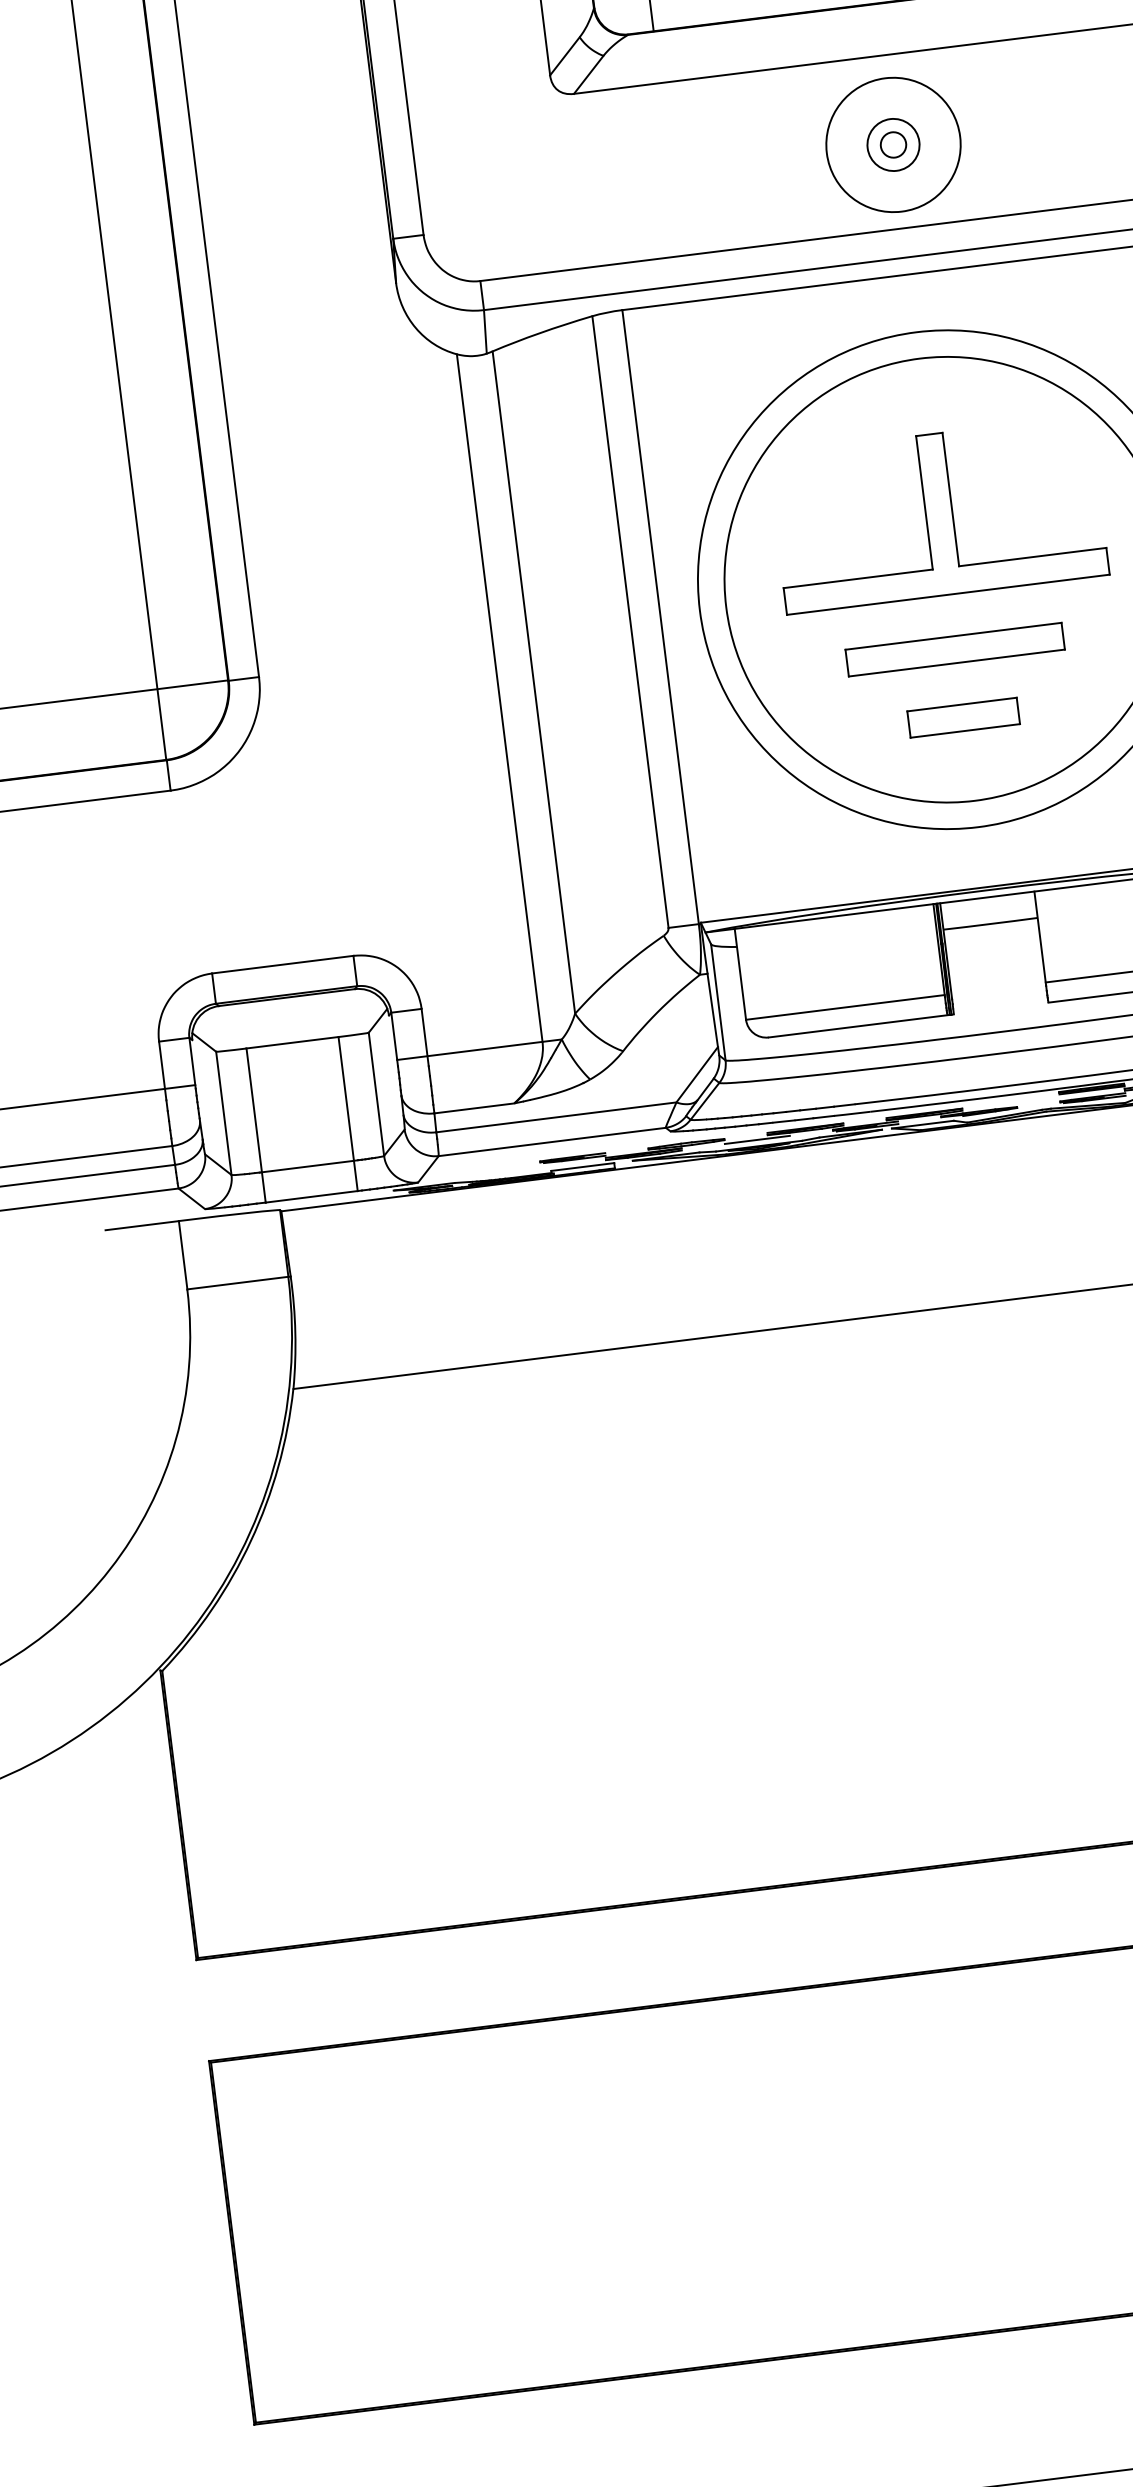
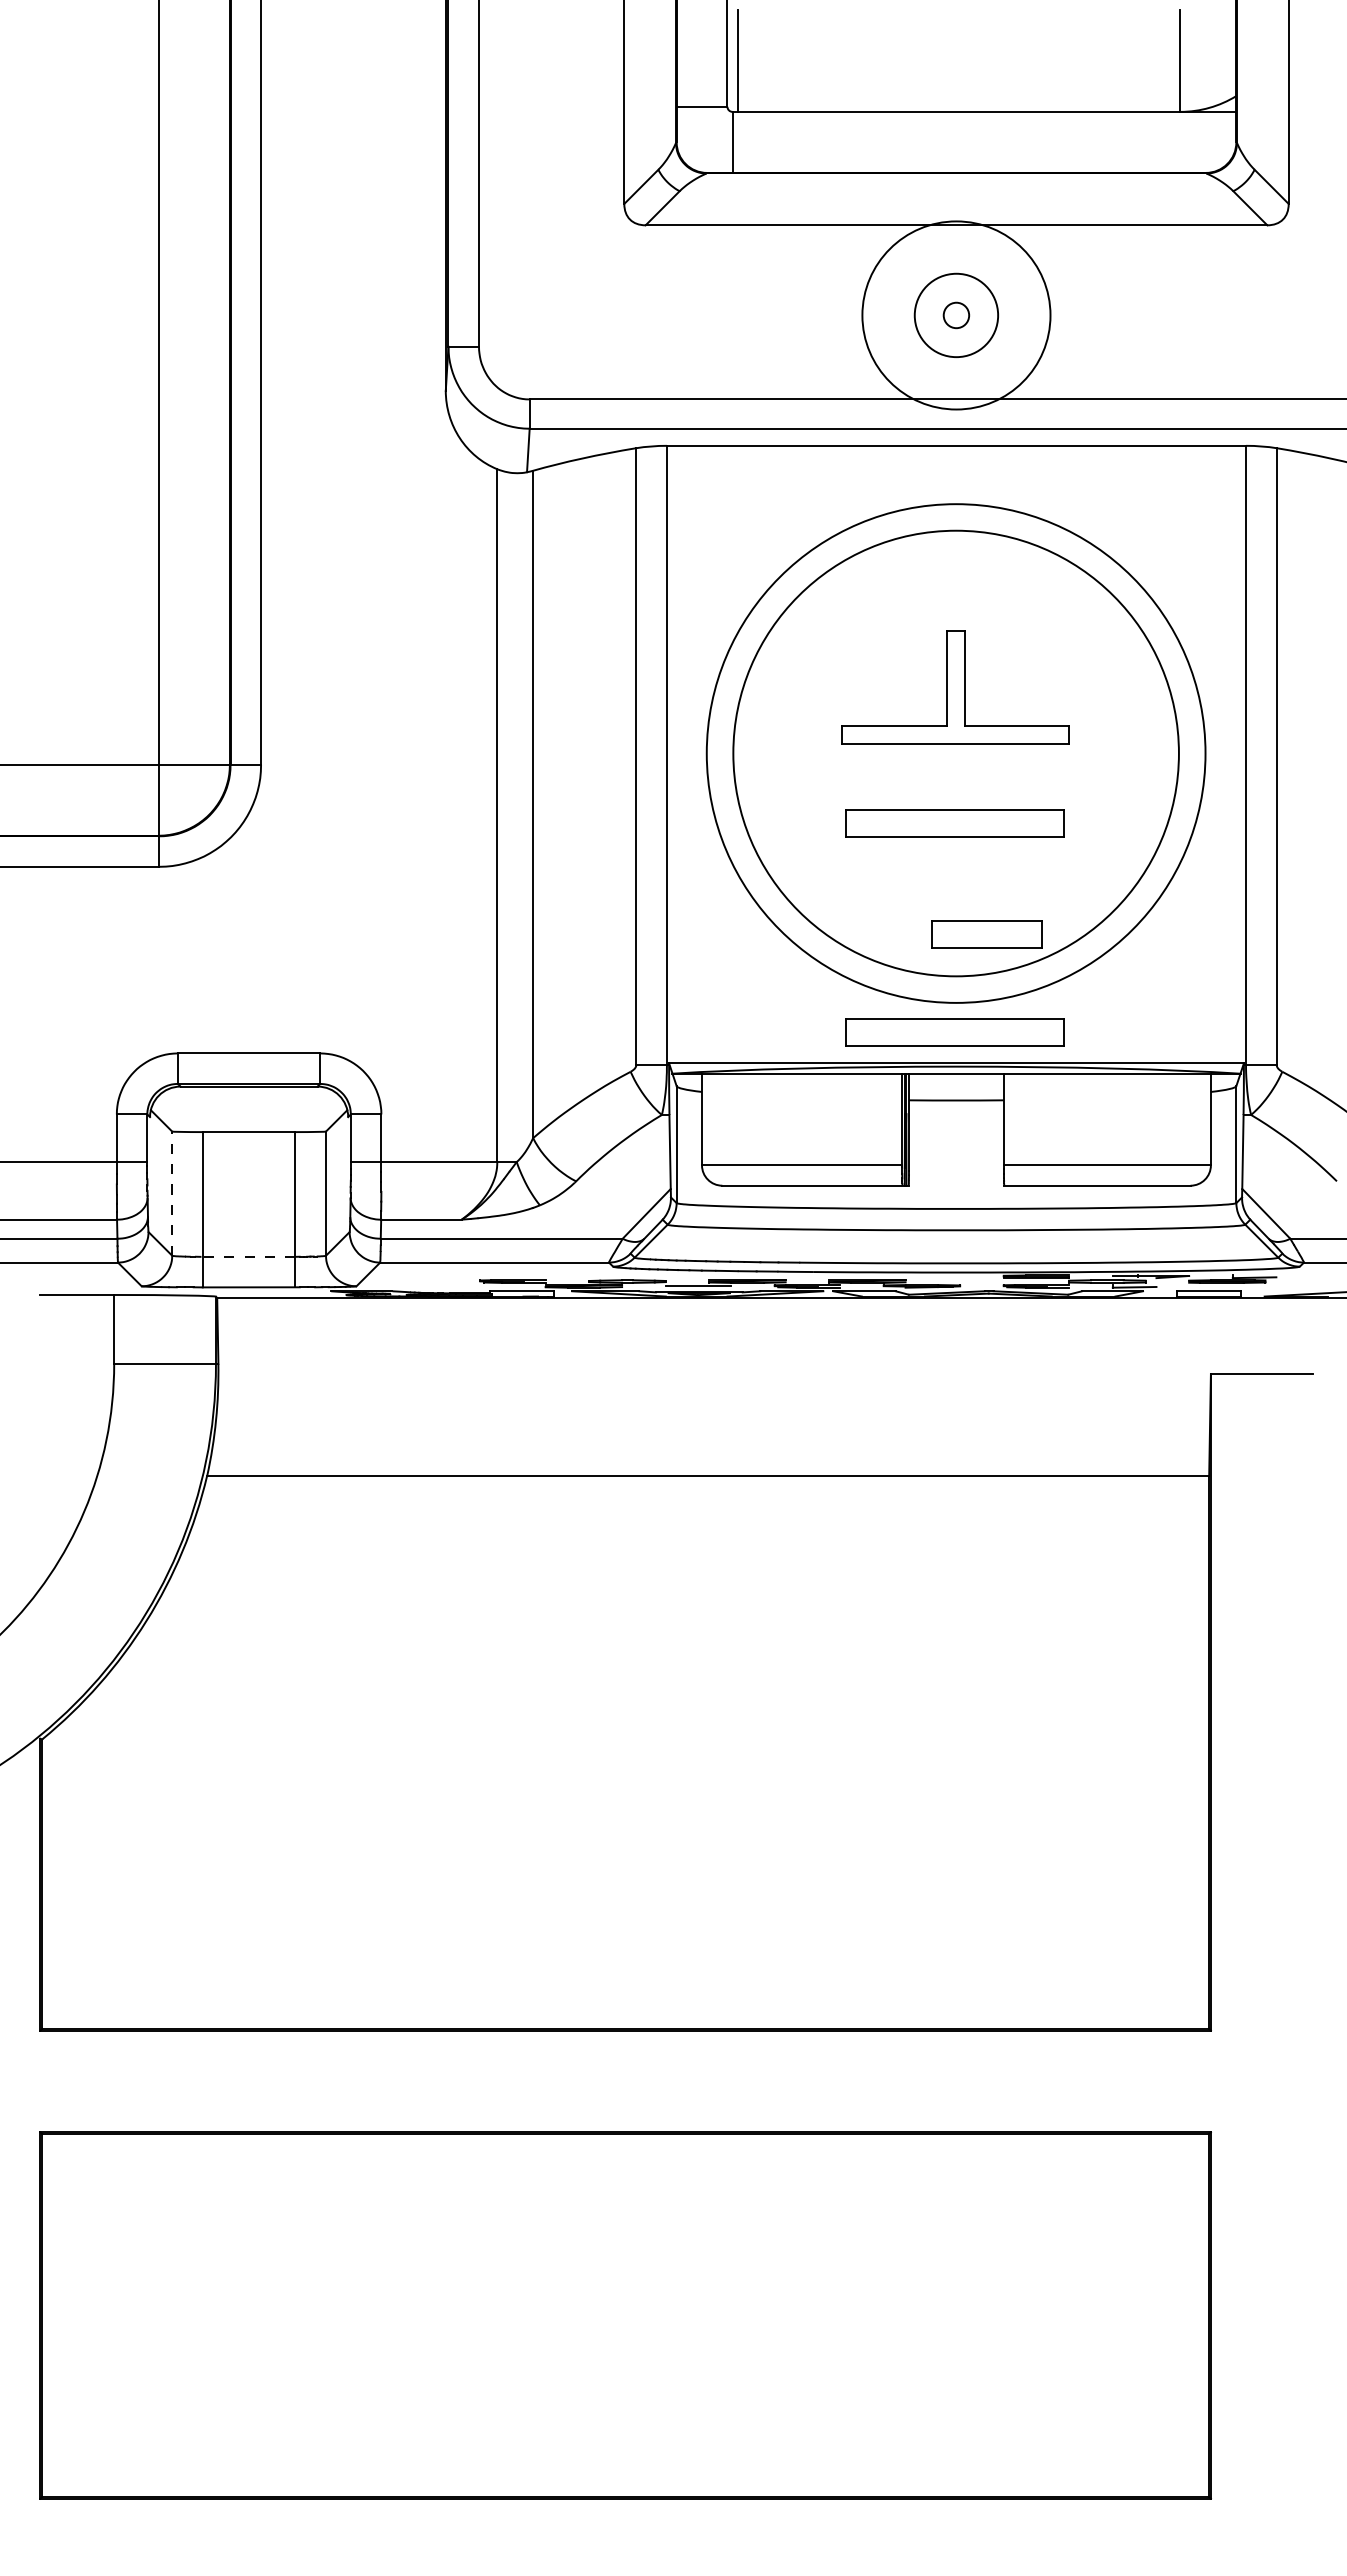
circle: (893, 145) -> (956, 315), size x1.4
circle: (893, 145) -> (956, 315), size x1.6
part: (938, 514) -> (955, 687), size x0.7
part: (962, 717) -> (986, 934), moved
part: (980, 856) -> (954, 1032), added
line: (224, 1113) -> (172, 1193), solid -> dashed
line: (306, 1166) -> (247, 1256), solid -> dashed

